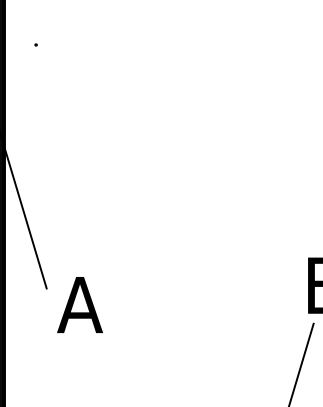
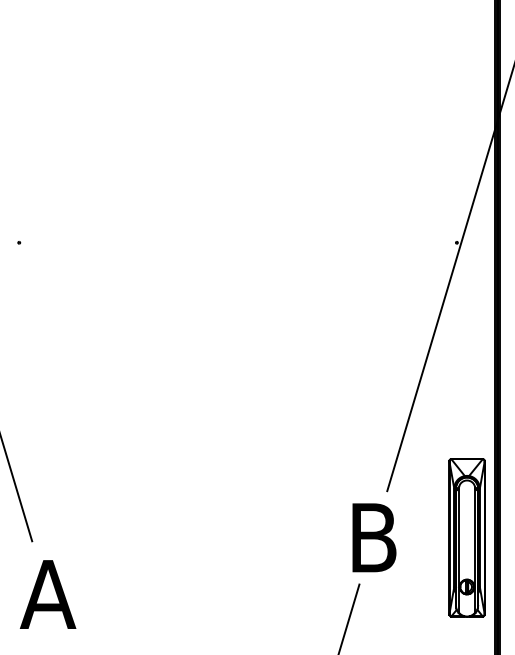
text: (79, 304) -> (47, 594), moved

